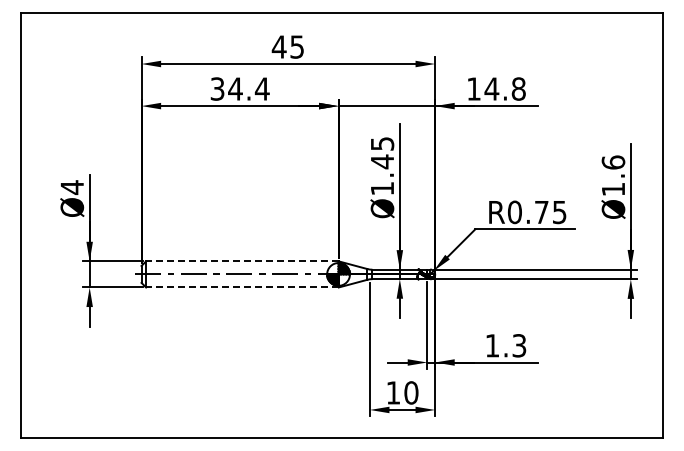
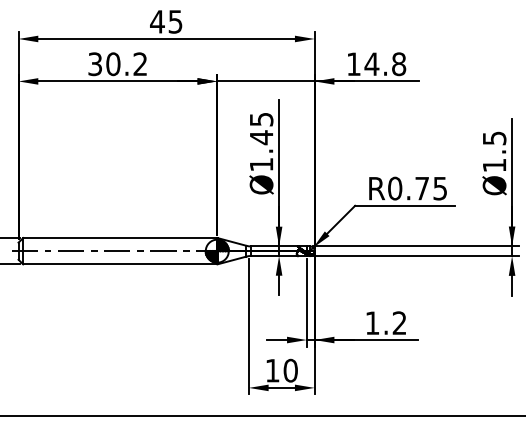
text: (248, 88) -> (126, 63), 34.4 -> 30.2
text: (613, 162) -> (494, 138), Ø1.6 -> Ø1.5
line: (241, 261) -> (119, 238), dashed -> solid
line: (241, 287) -> (119, 264), dashed -> solid
text: (519, 345) -> (399, 322), 1.3 -> 1.2

